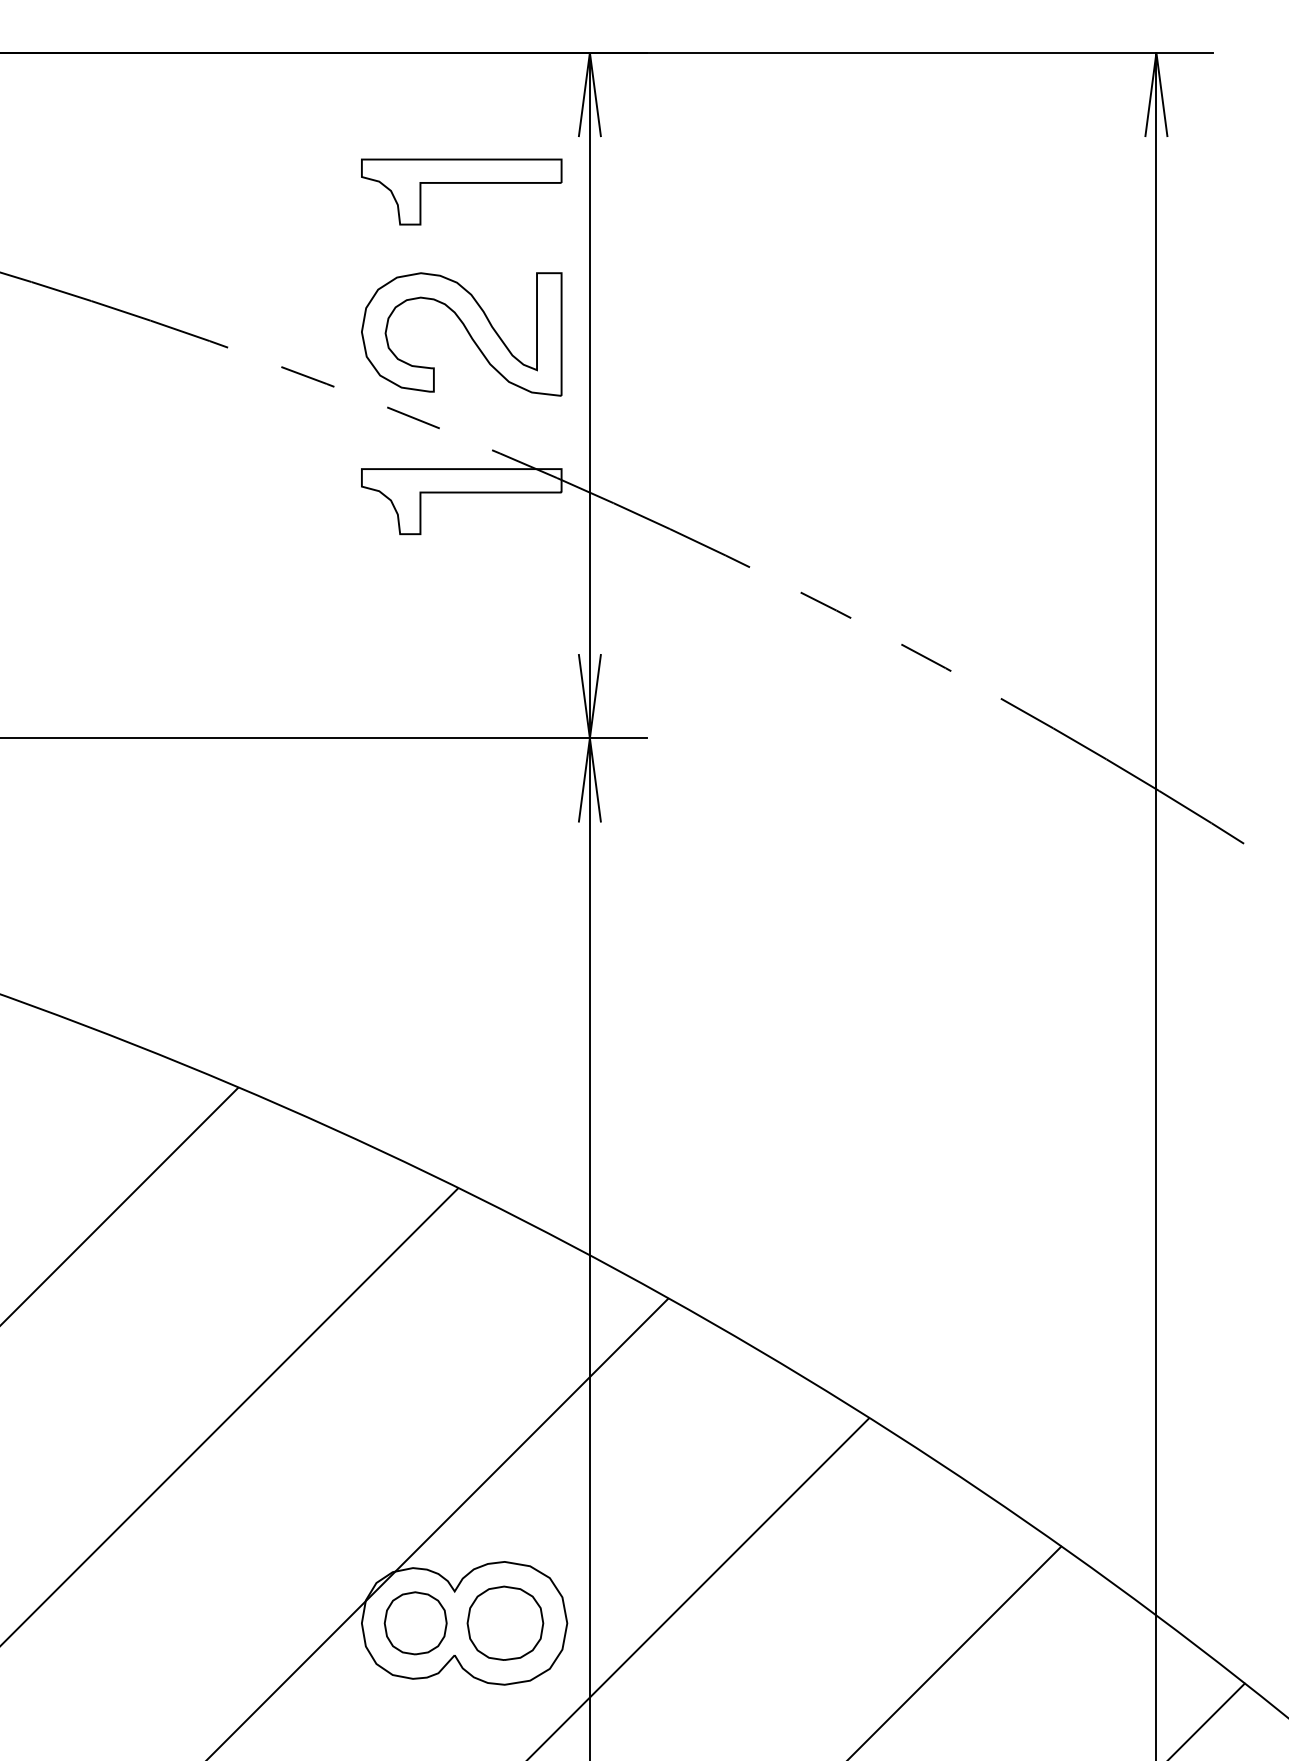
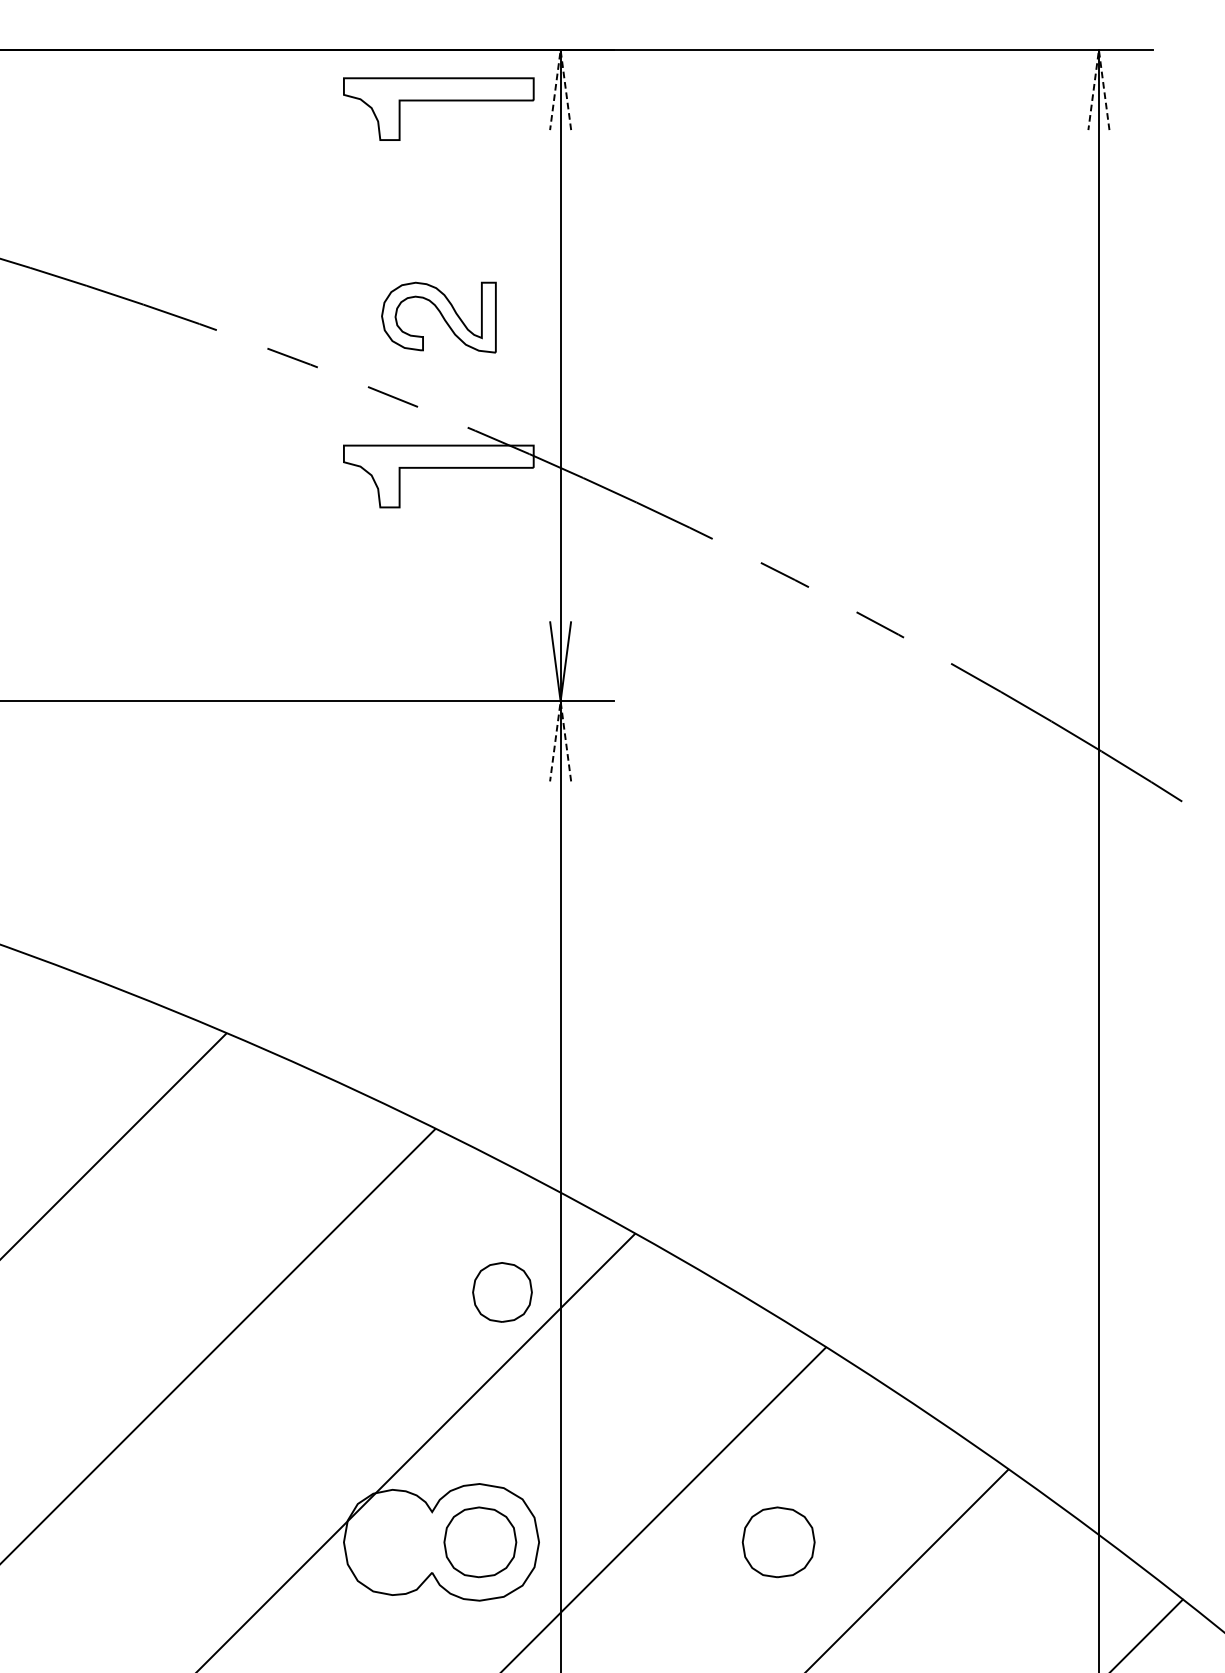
line: (589, 52) -> (560, 49), solid -> dashed
line: (1156, 52) -> (1099, 49), solid -> dashed
part: (461, 183) -> (438, 101), moved
part: (461, 334) -> (438, 317), size x0.6
line: (589, 738) -> (560, 701), solid -> dashed
part: (819, 1622) -> (778, 1541), added
part: (415, 1623) -> (502, 1292), moved

